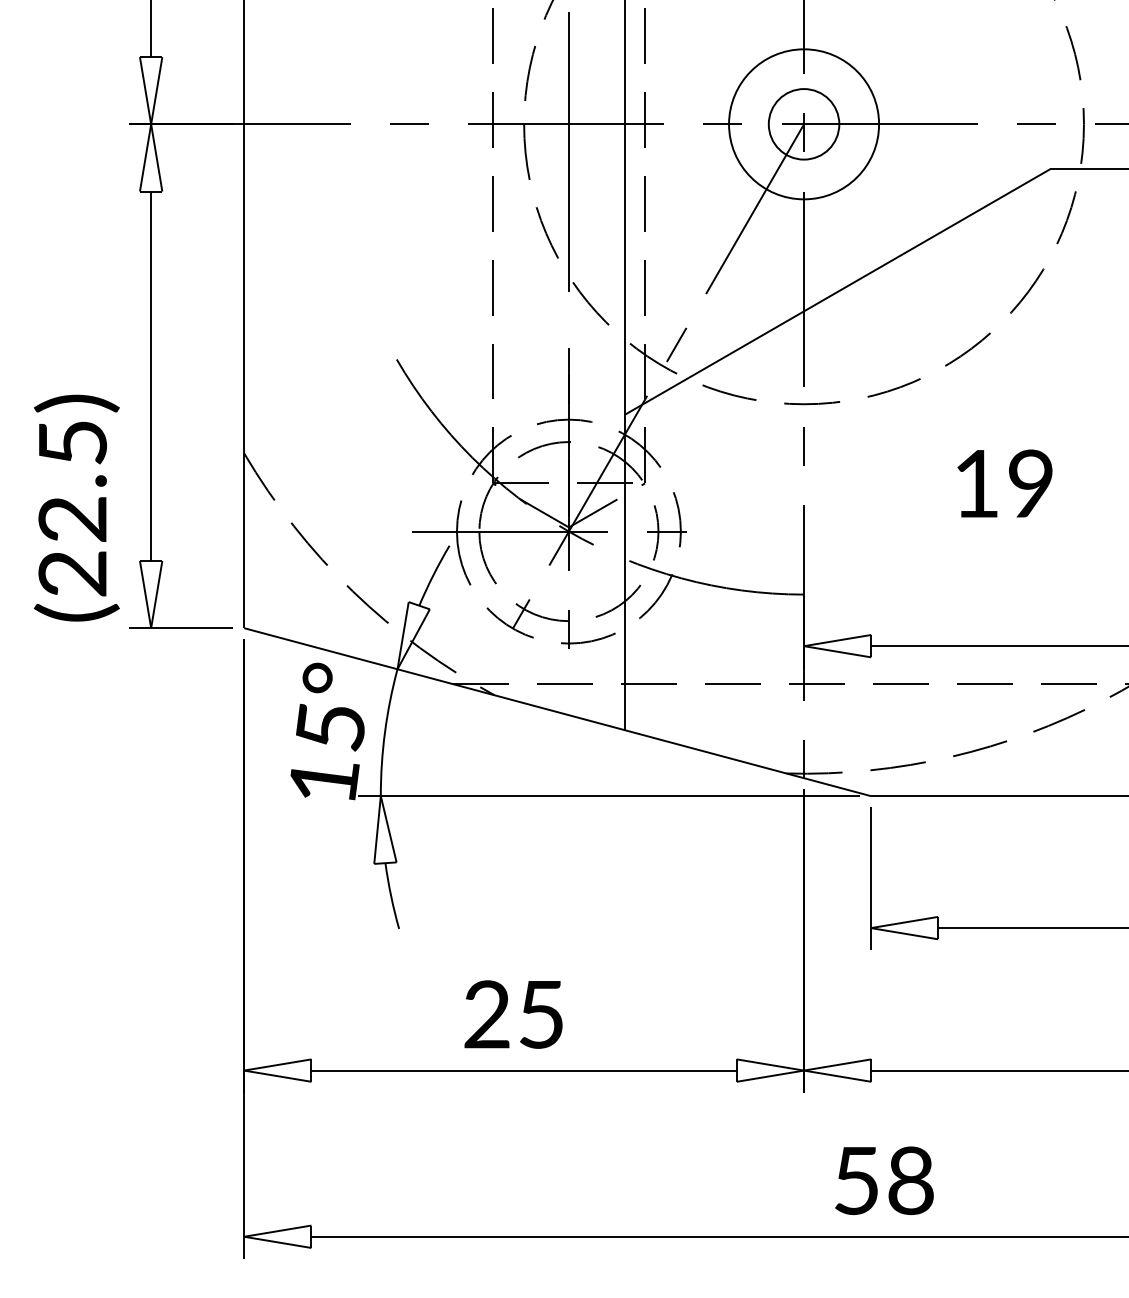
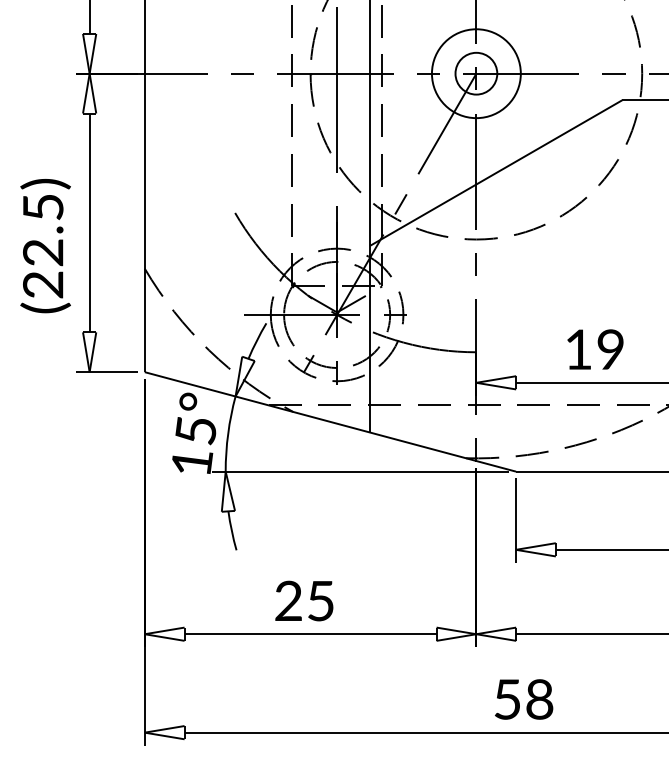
text: (1005, 483) -> (595, 349), moved
text: (76, 508) -> (45, 246), moved

